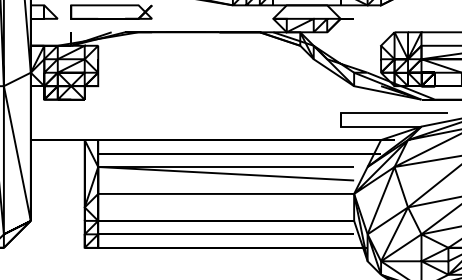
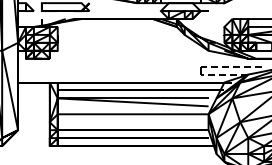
line: (345, 112) -> (203, 66), solid -> dashed

